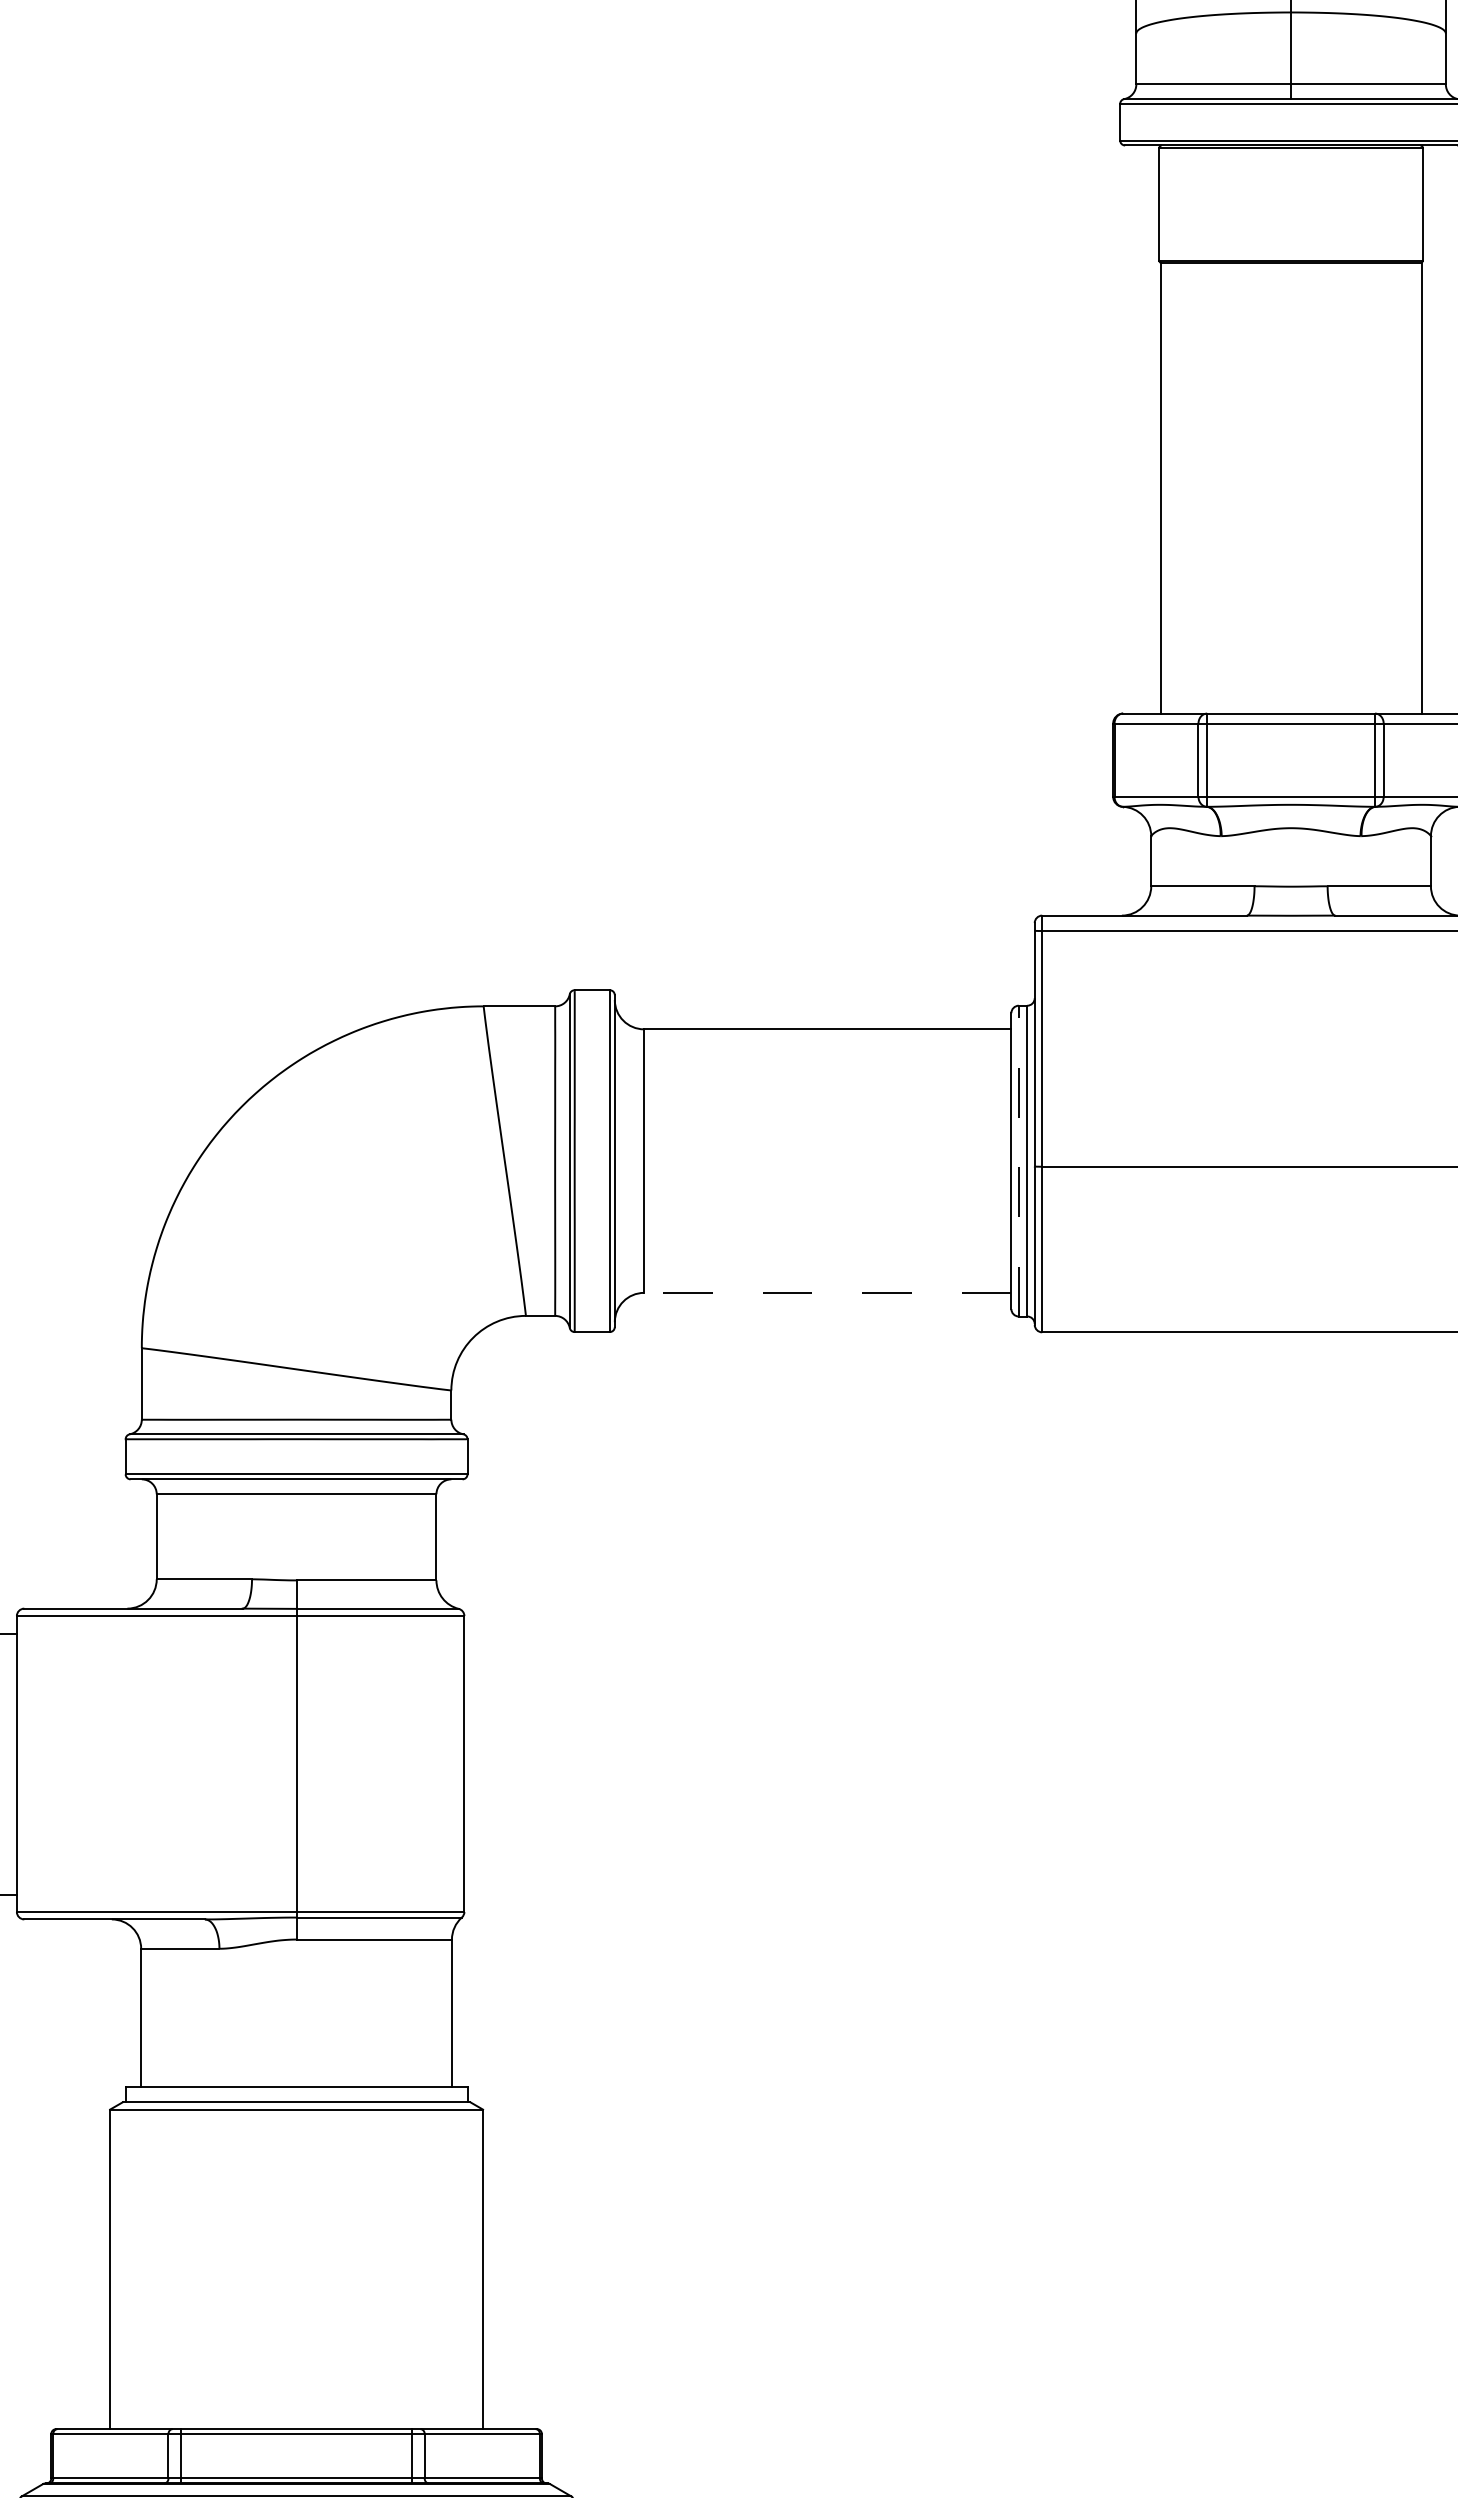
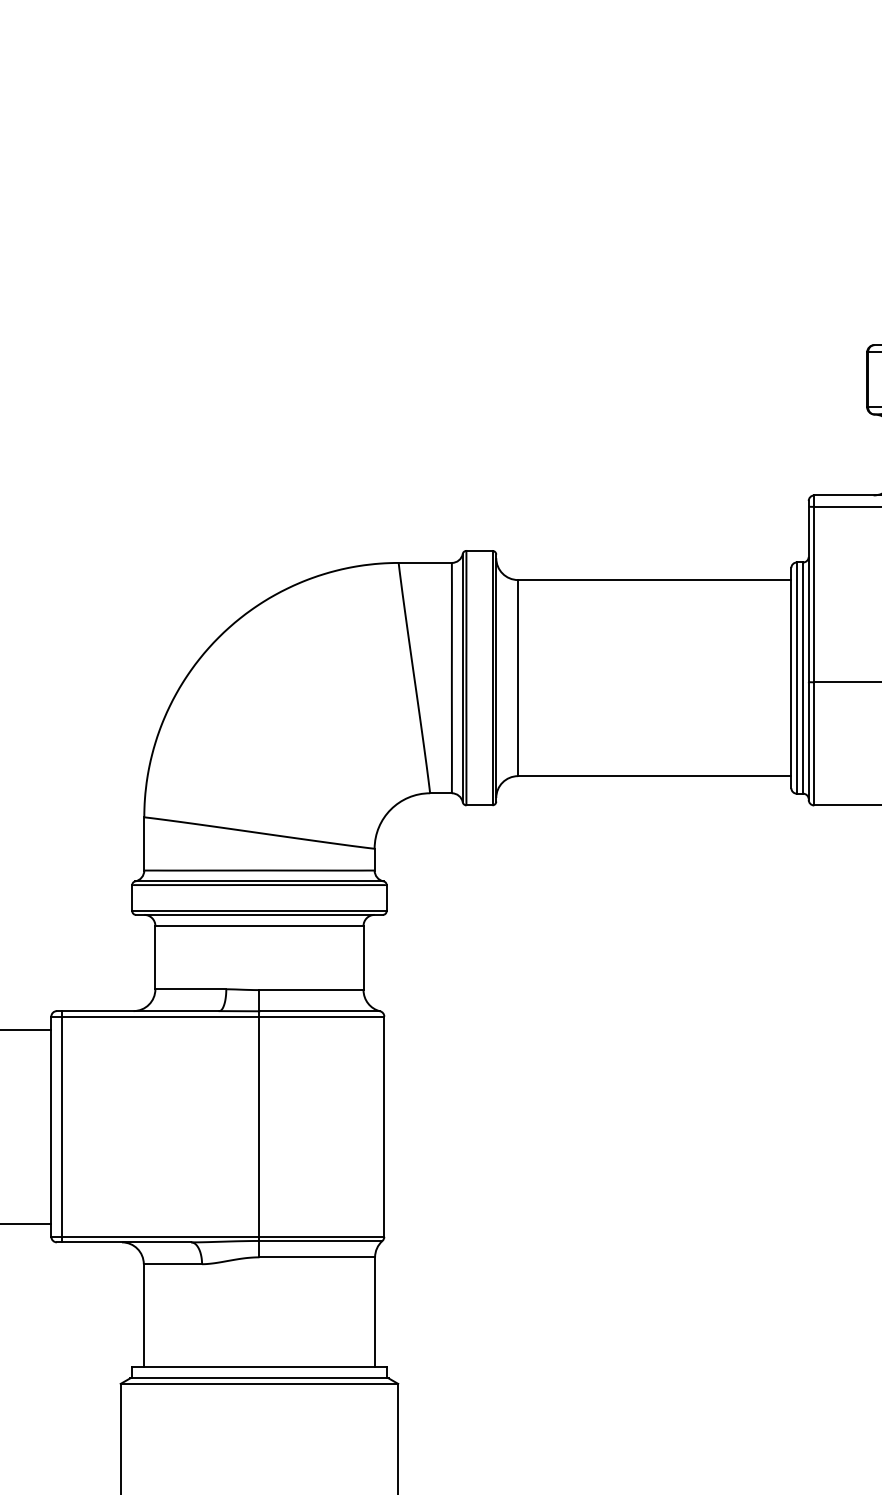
line: (1018, 1160) -> (796, 677), dashed -> solid
line: (827, 1292) -> (654, 775), dashed -> solid
line: (31, 1763) -> (62, 1126), added

